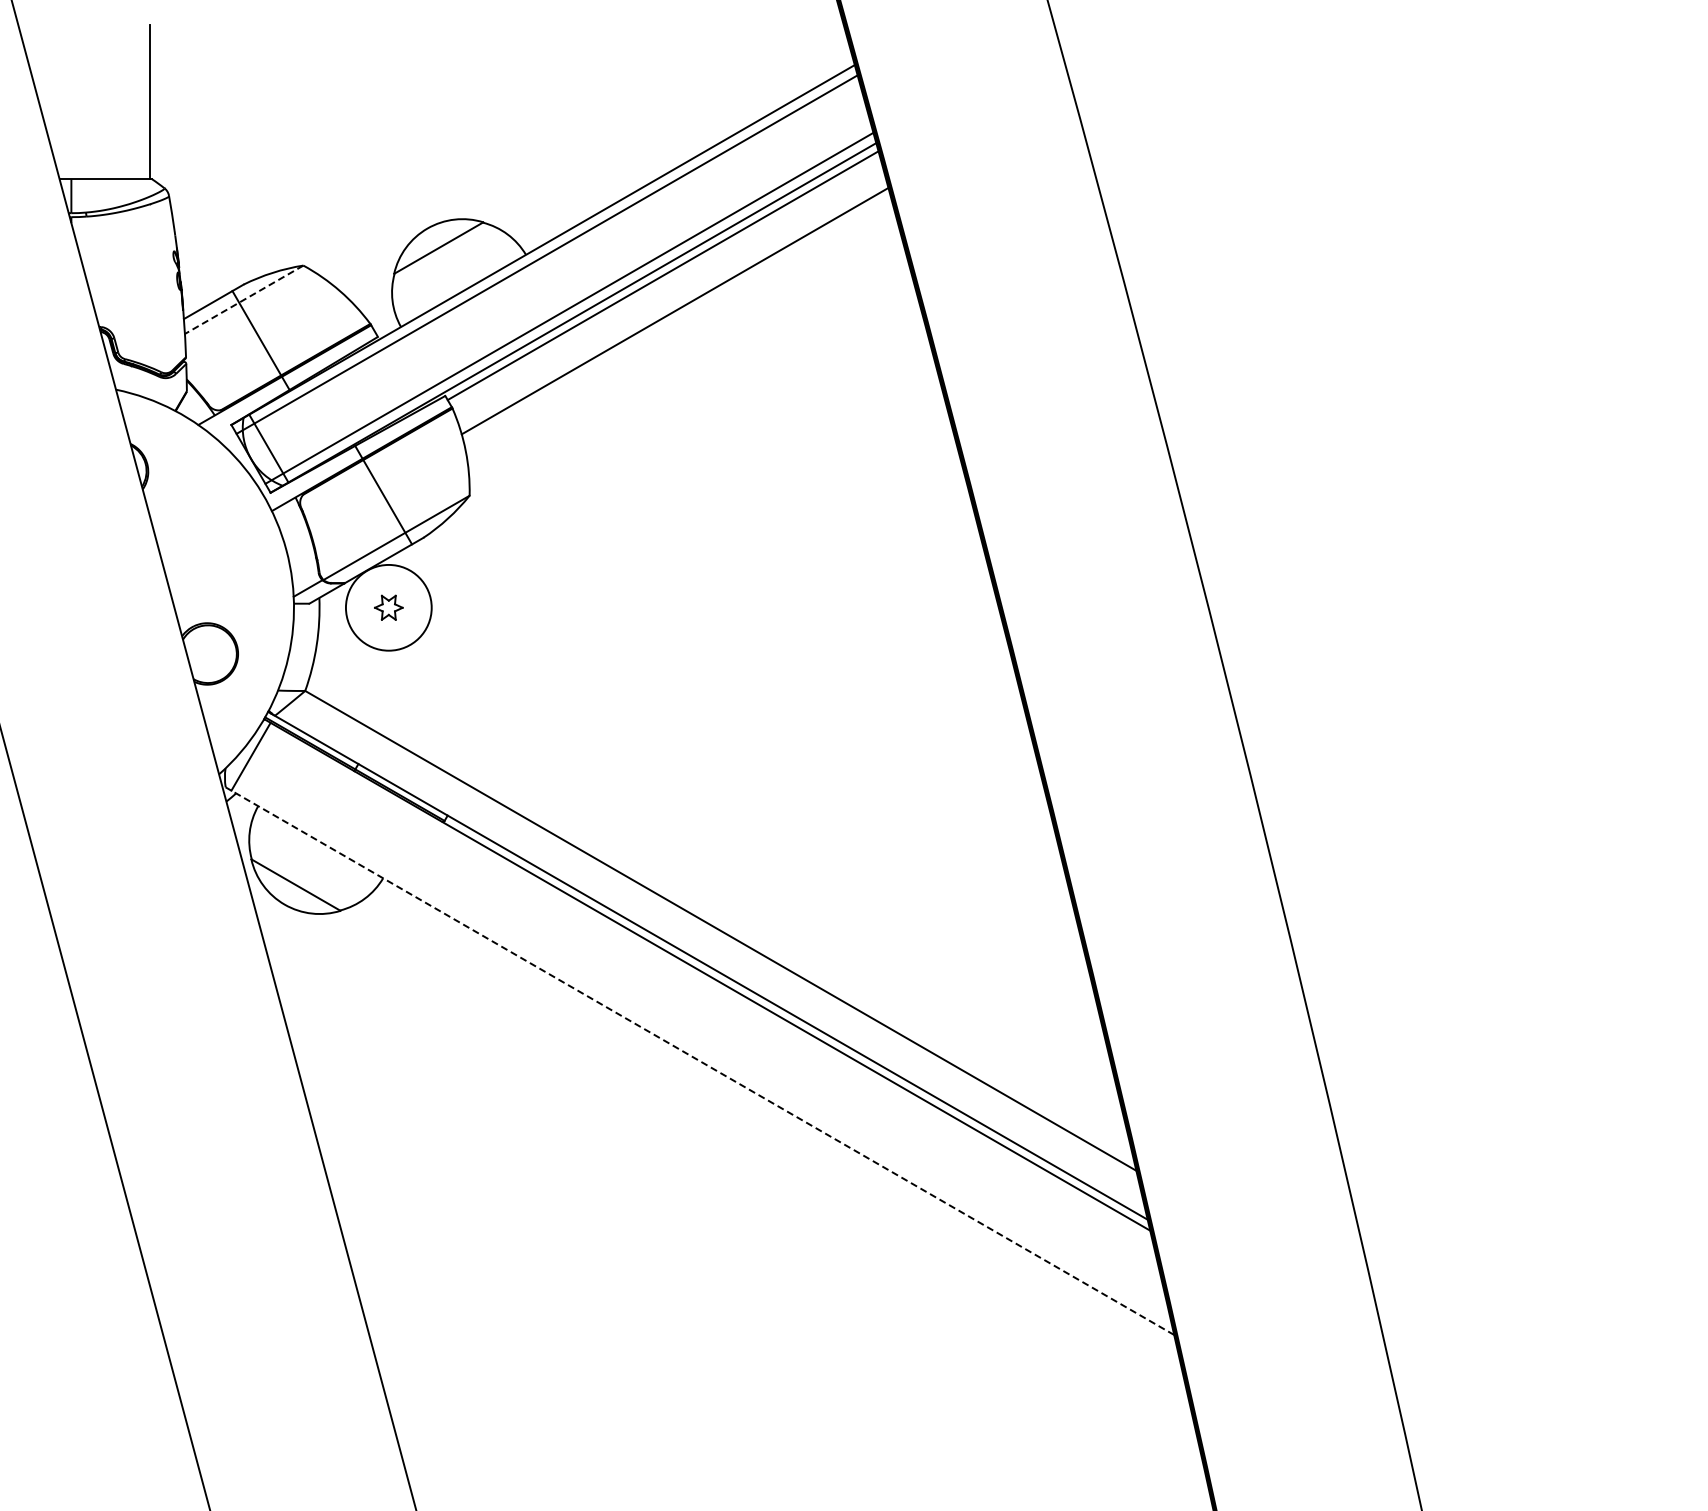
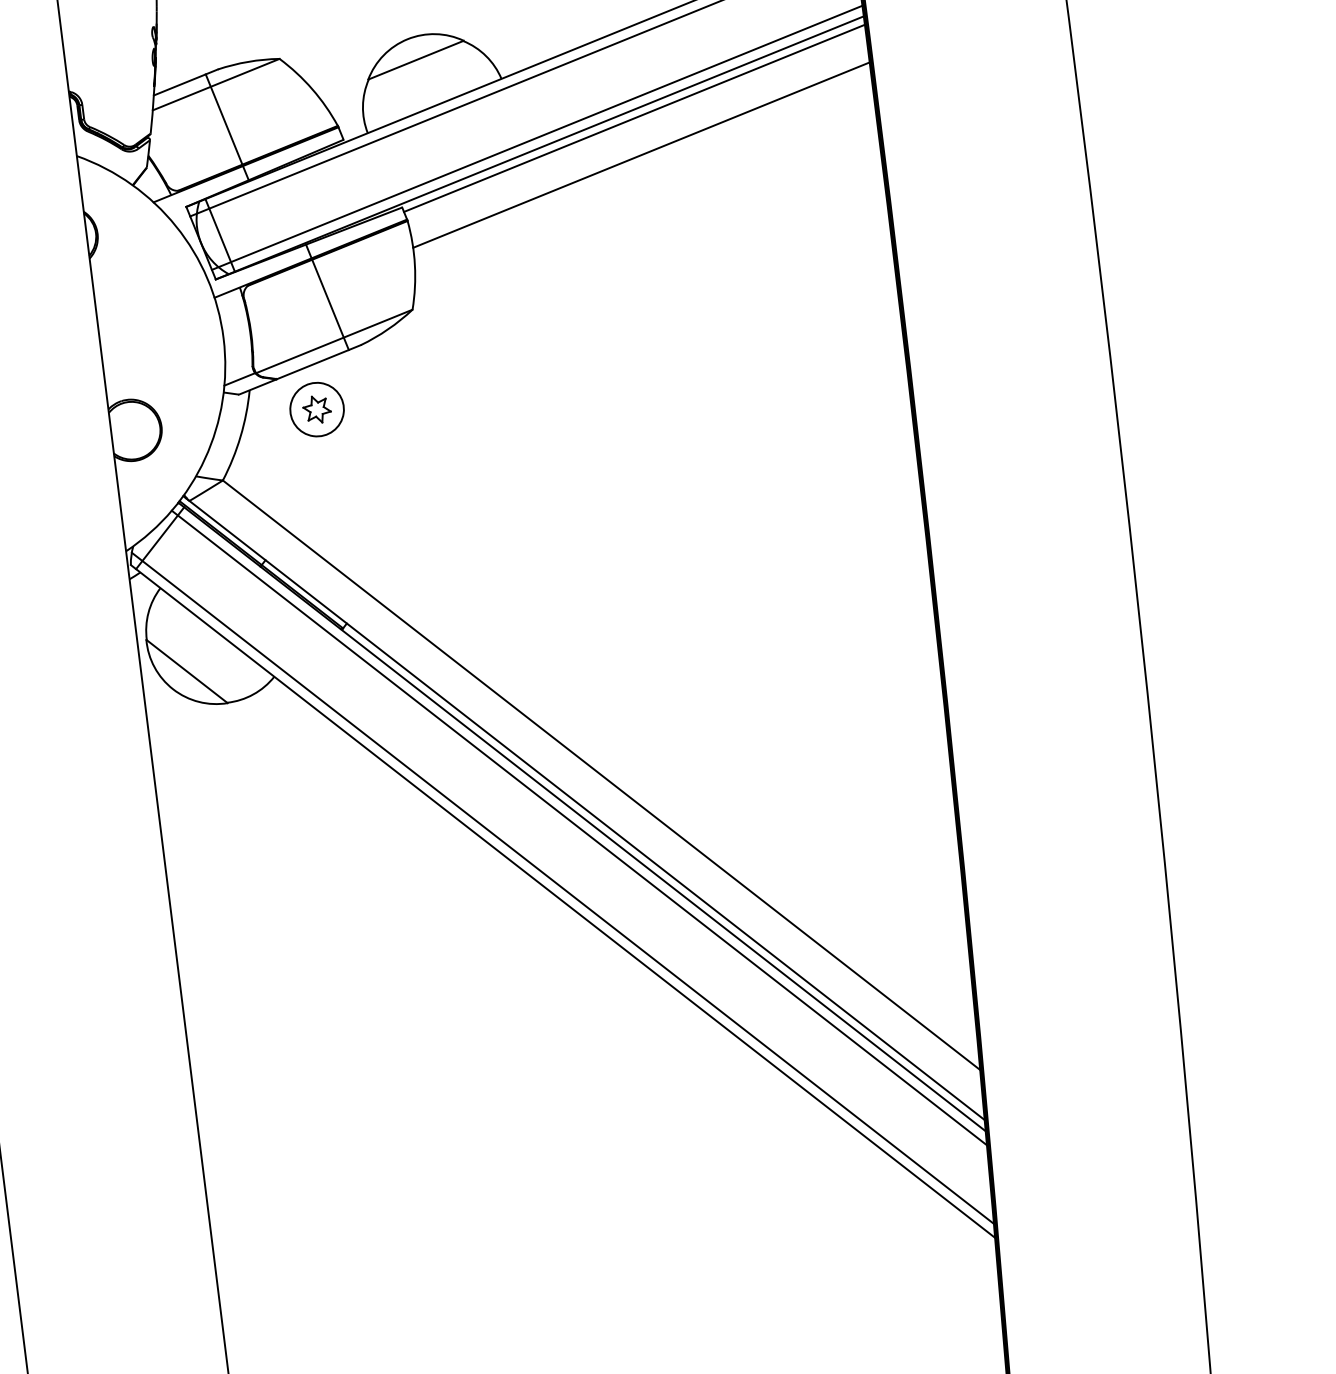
line: (243, 300) -> (215, 85), dashed -> solid
circle: (388, 607) -> (316, 409), size x0.62
line: (705, 985) -> (578, 827), added
line: (697, 1048) -> (562, 888), added
line: (699, 1061) -> (562, 901), dashed -> solid

